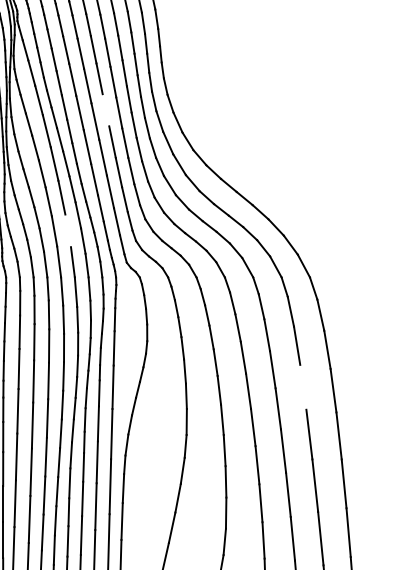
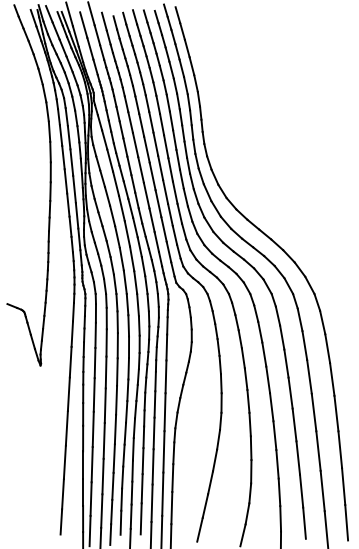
line: (105, 109) -> (160, 167), added
line: (68, 230) -> (132, 258), added
line: (303, 386) -> (309, 376), added

